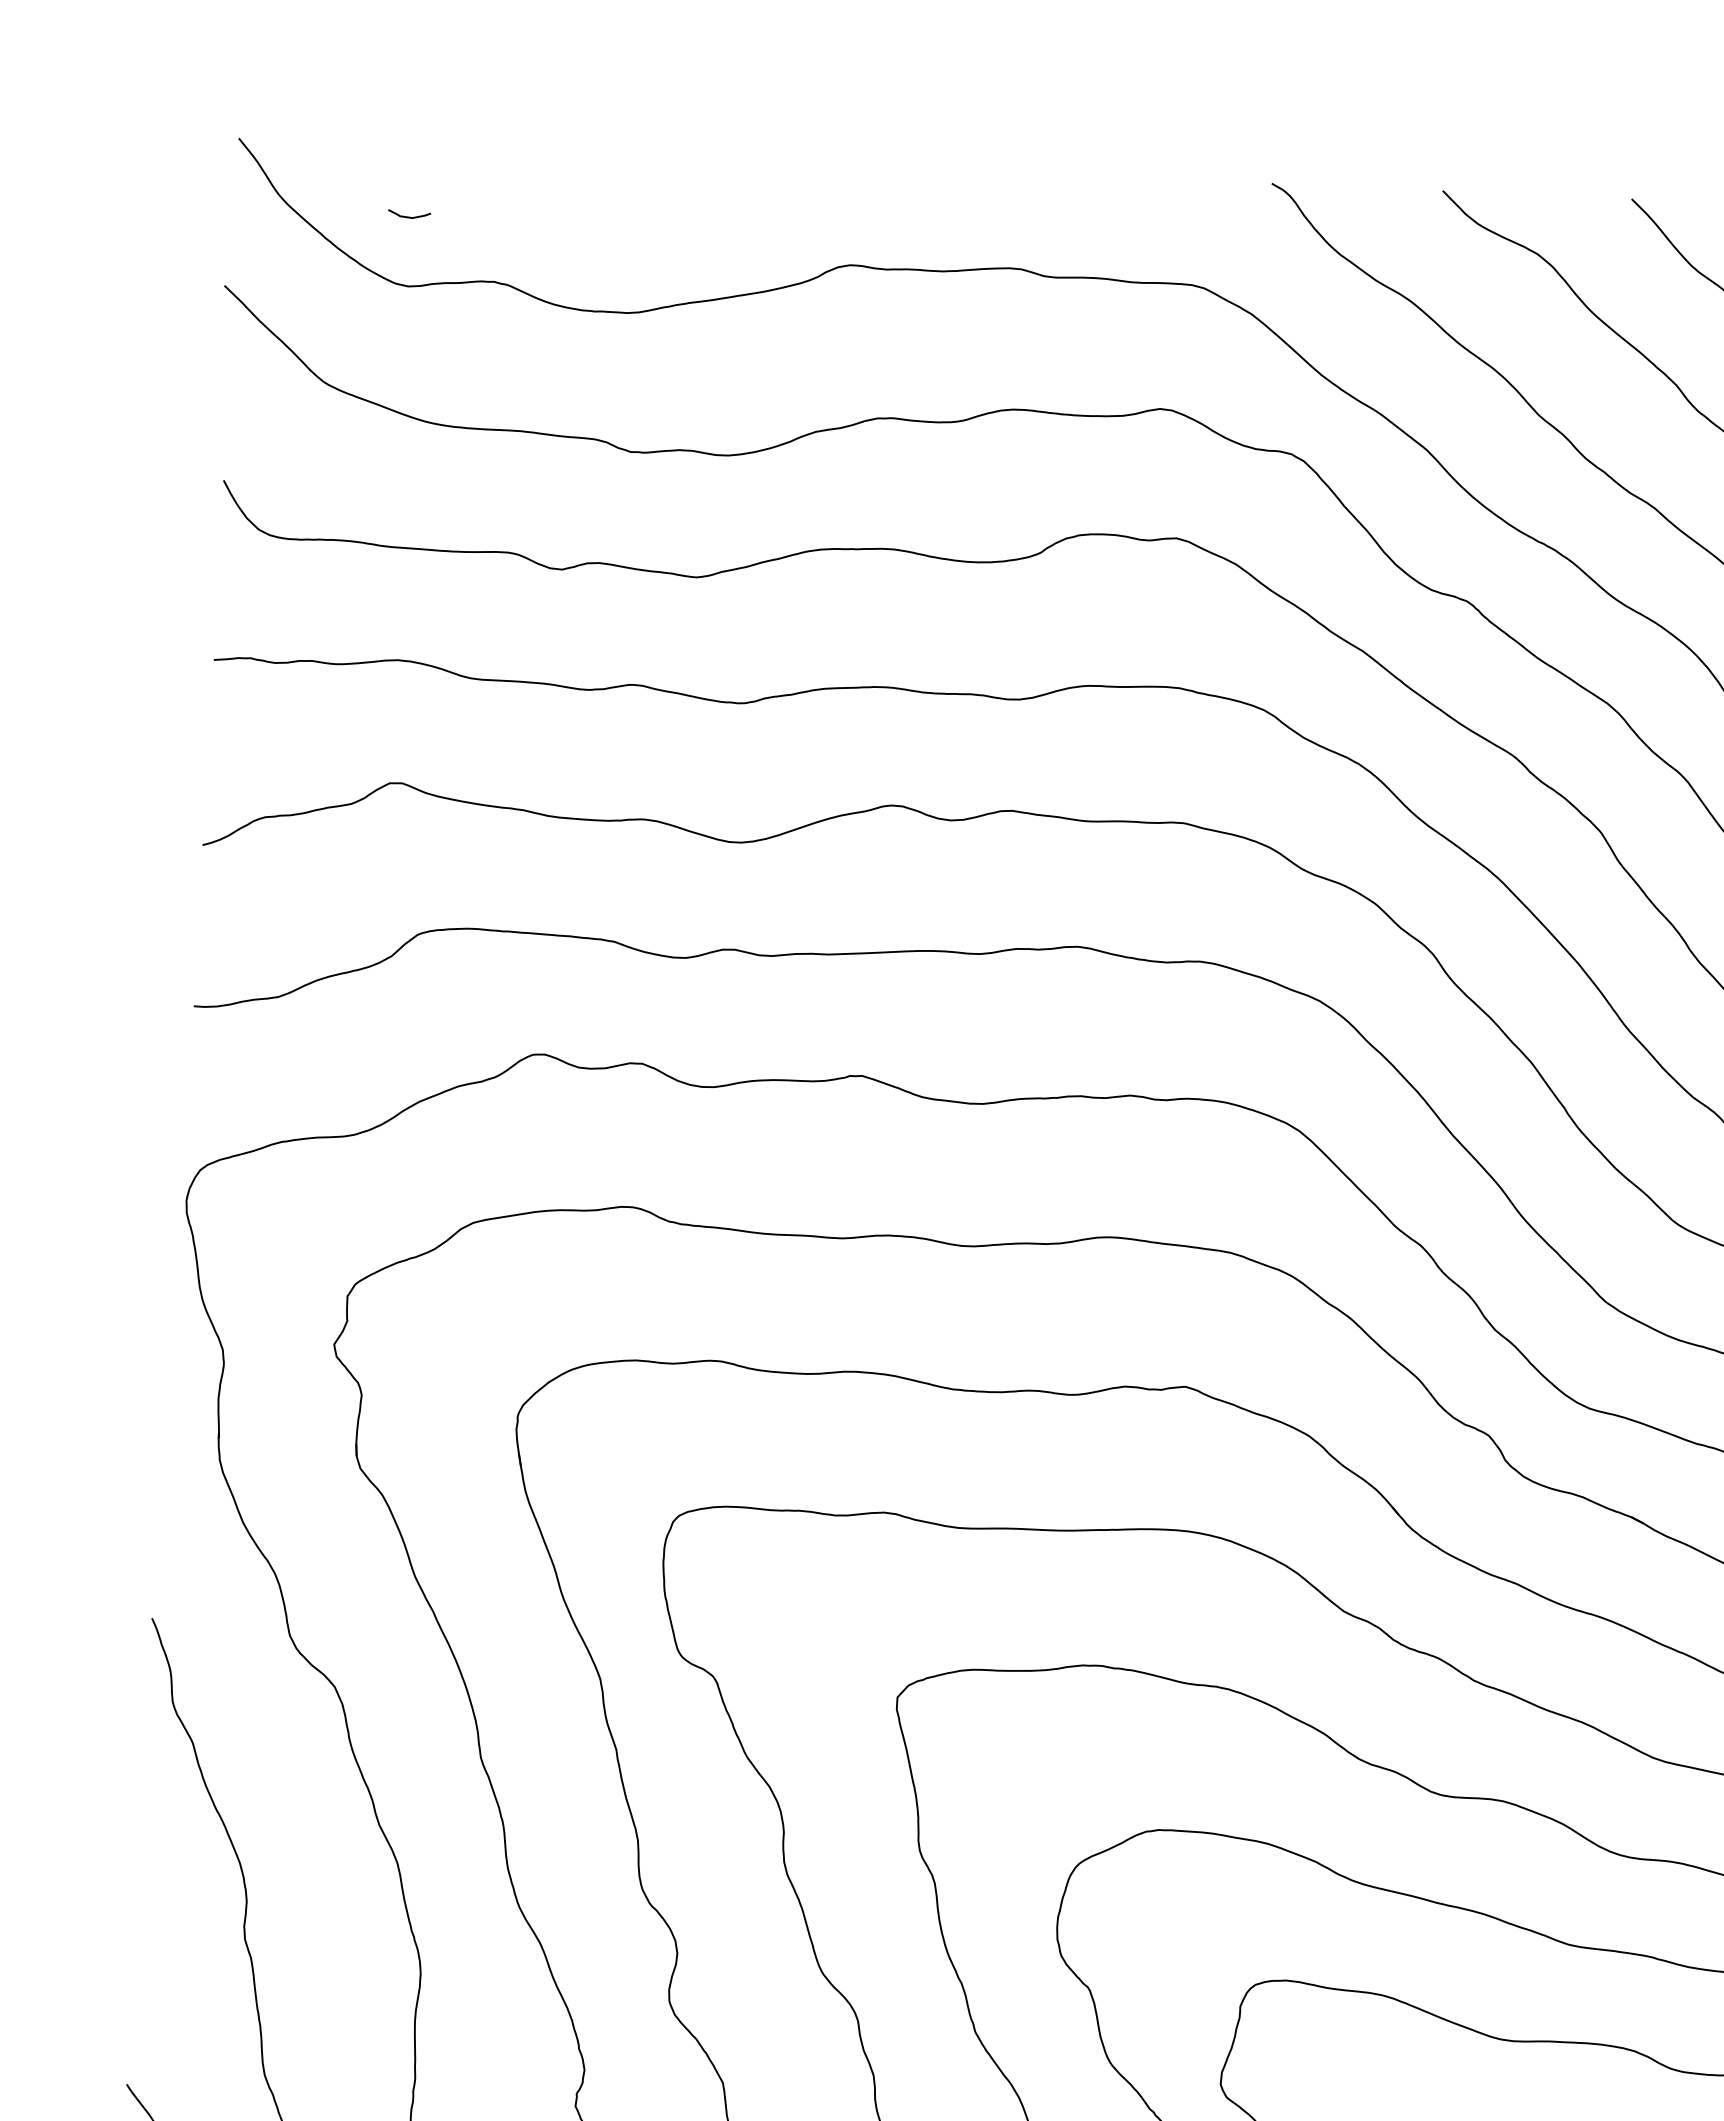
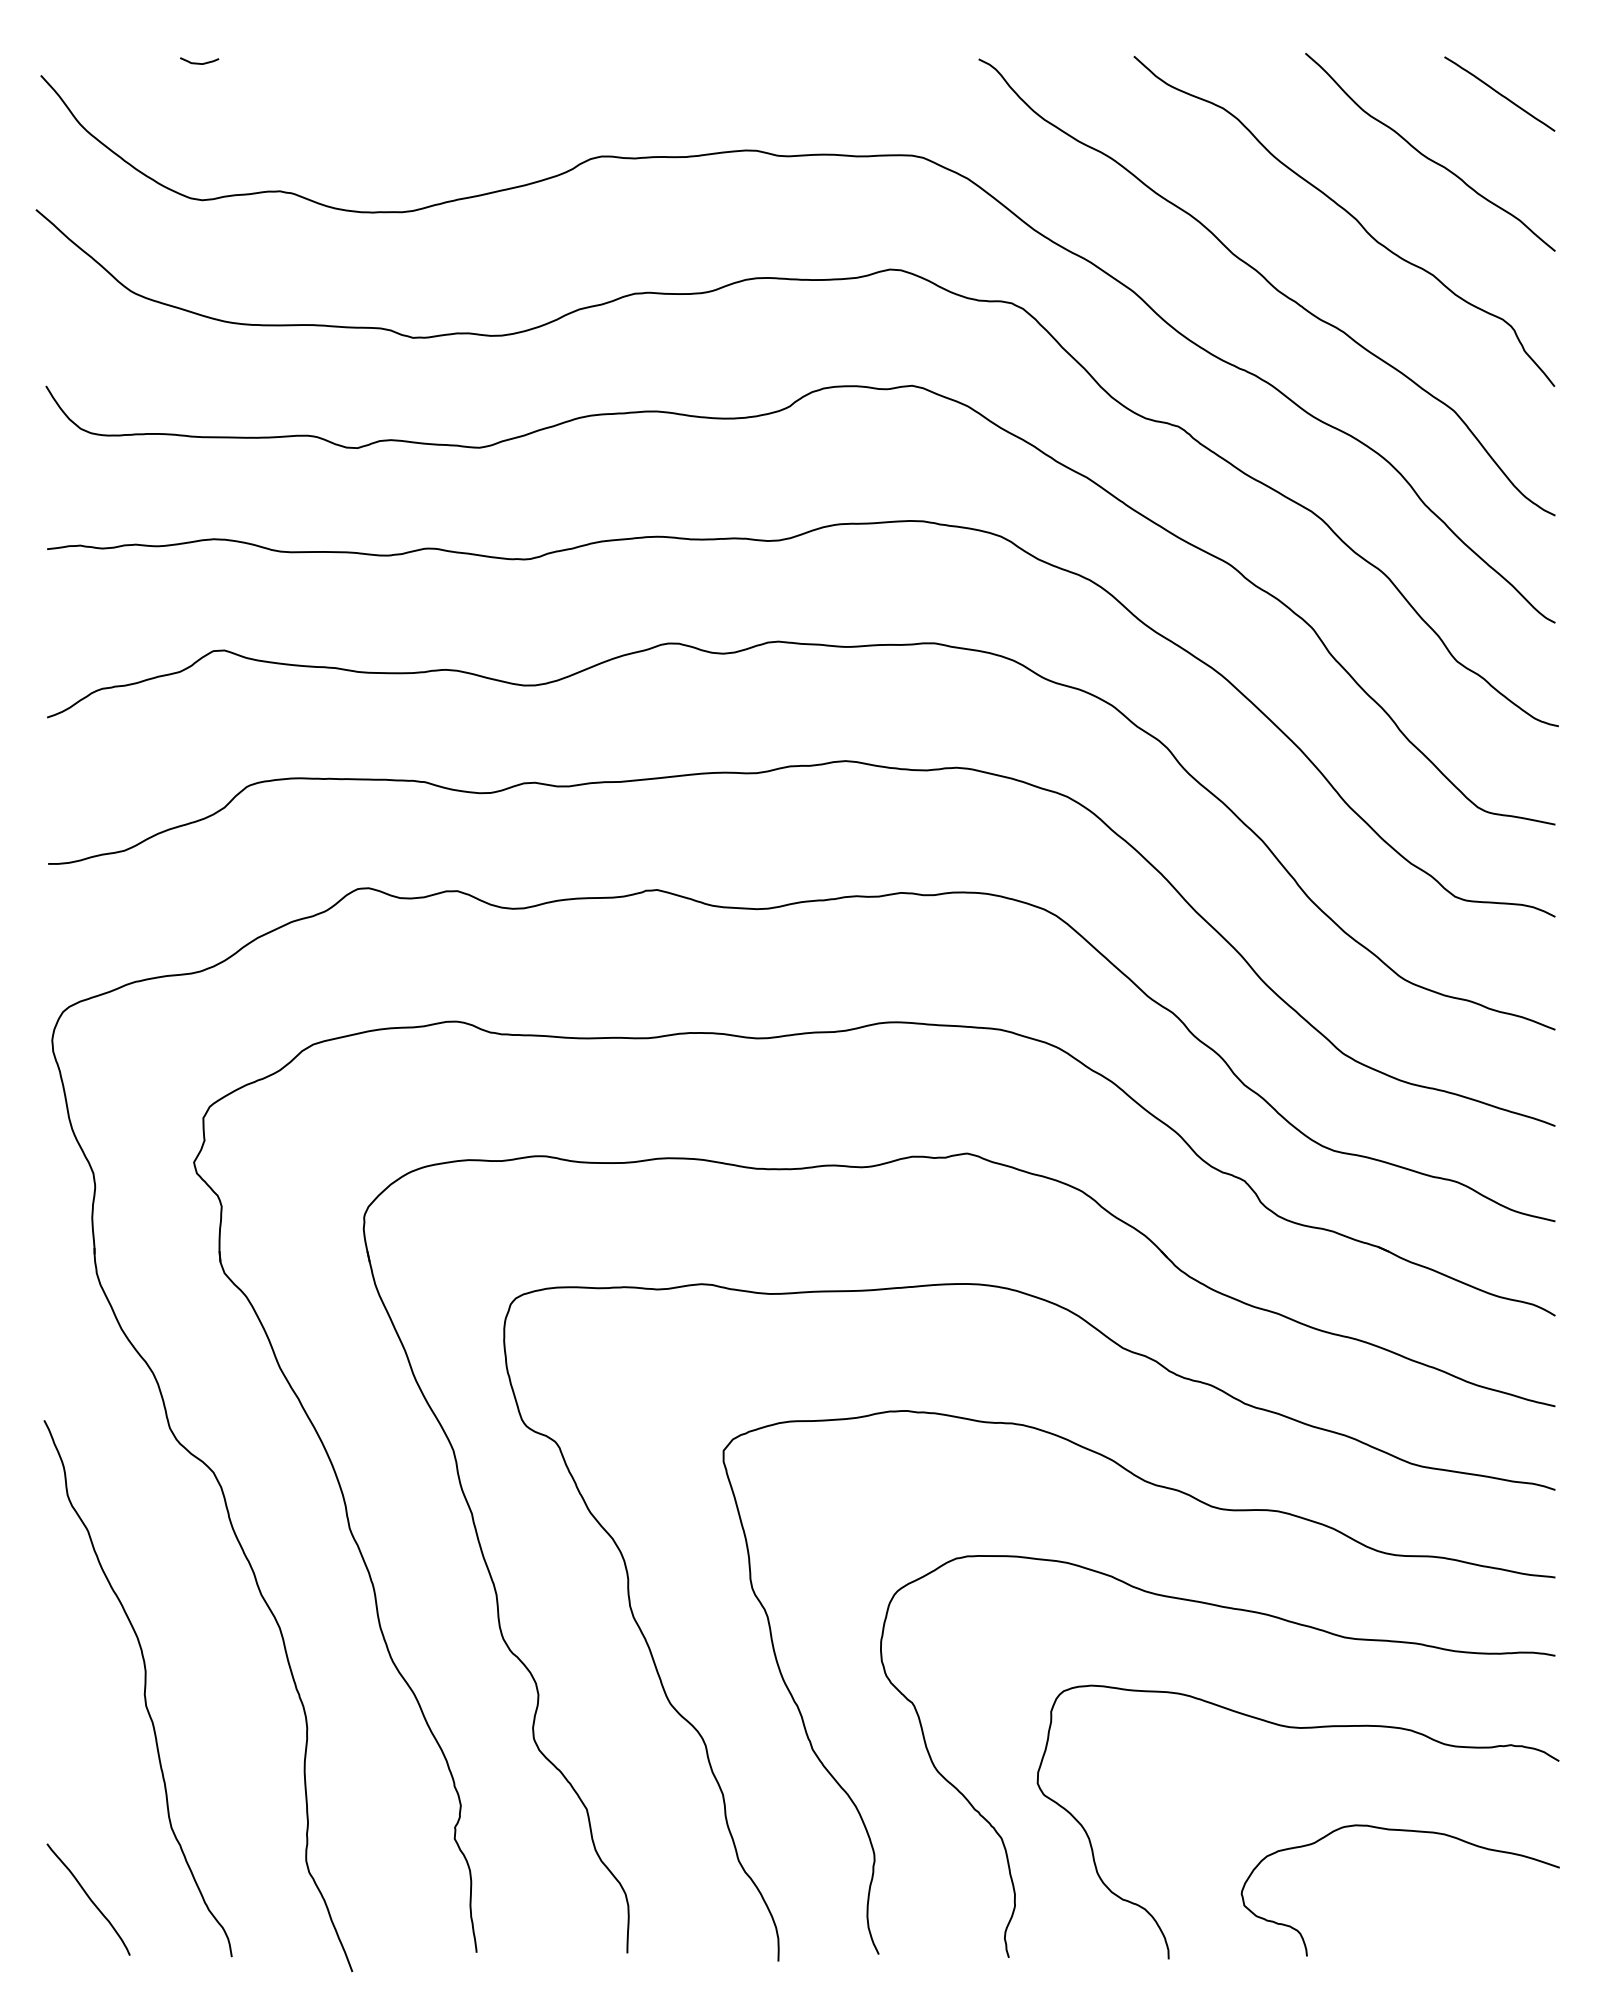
curve: (409, 216) -> (199, 62), moved

